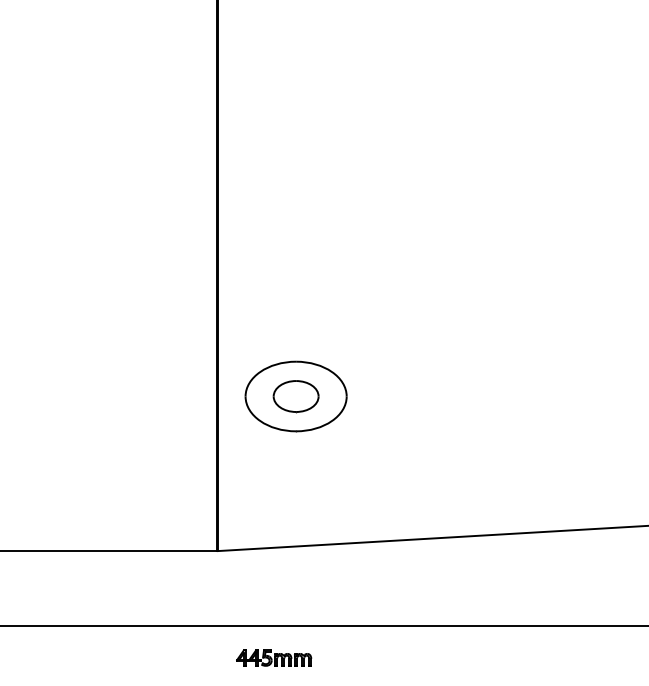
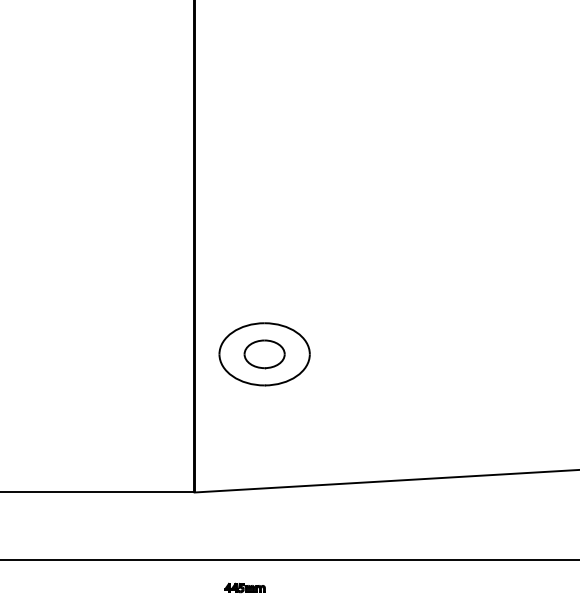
part: (274, 657) -> (245, 587), size x0.6

